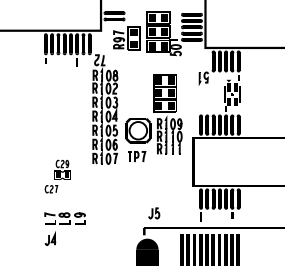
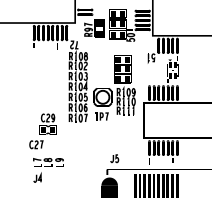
part: (57, 176) -> (42, 131), size x1.43

